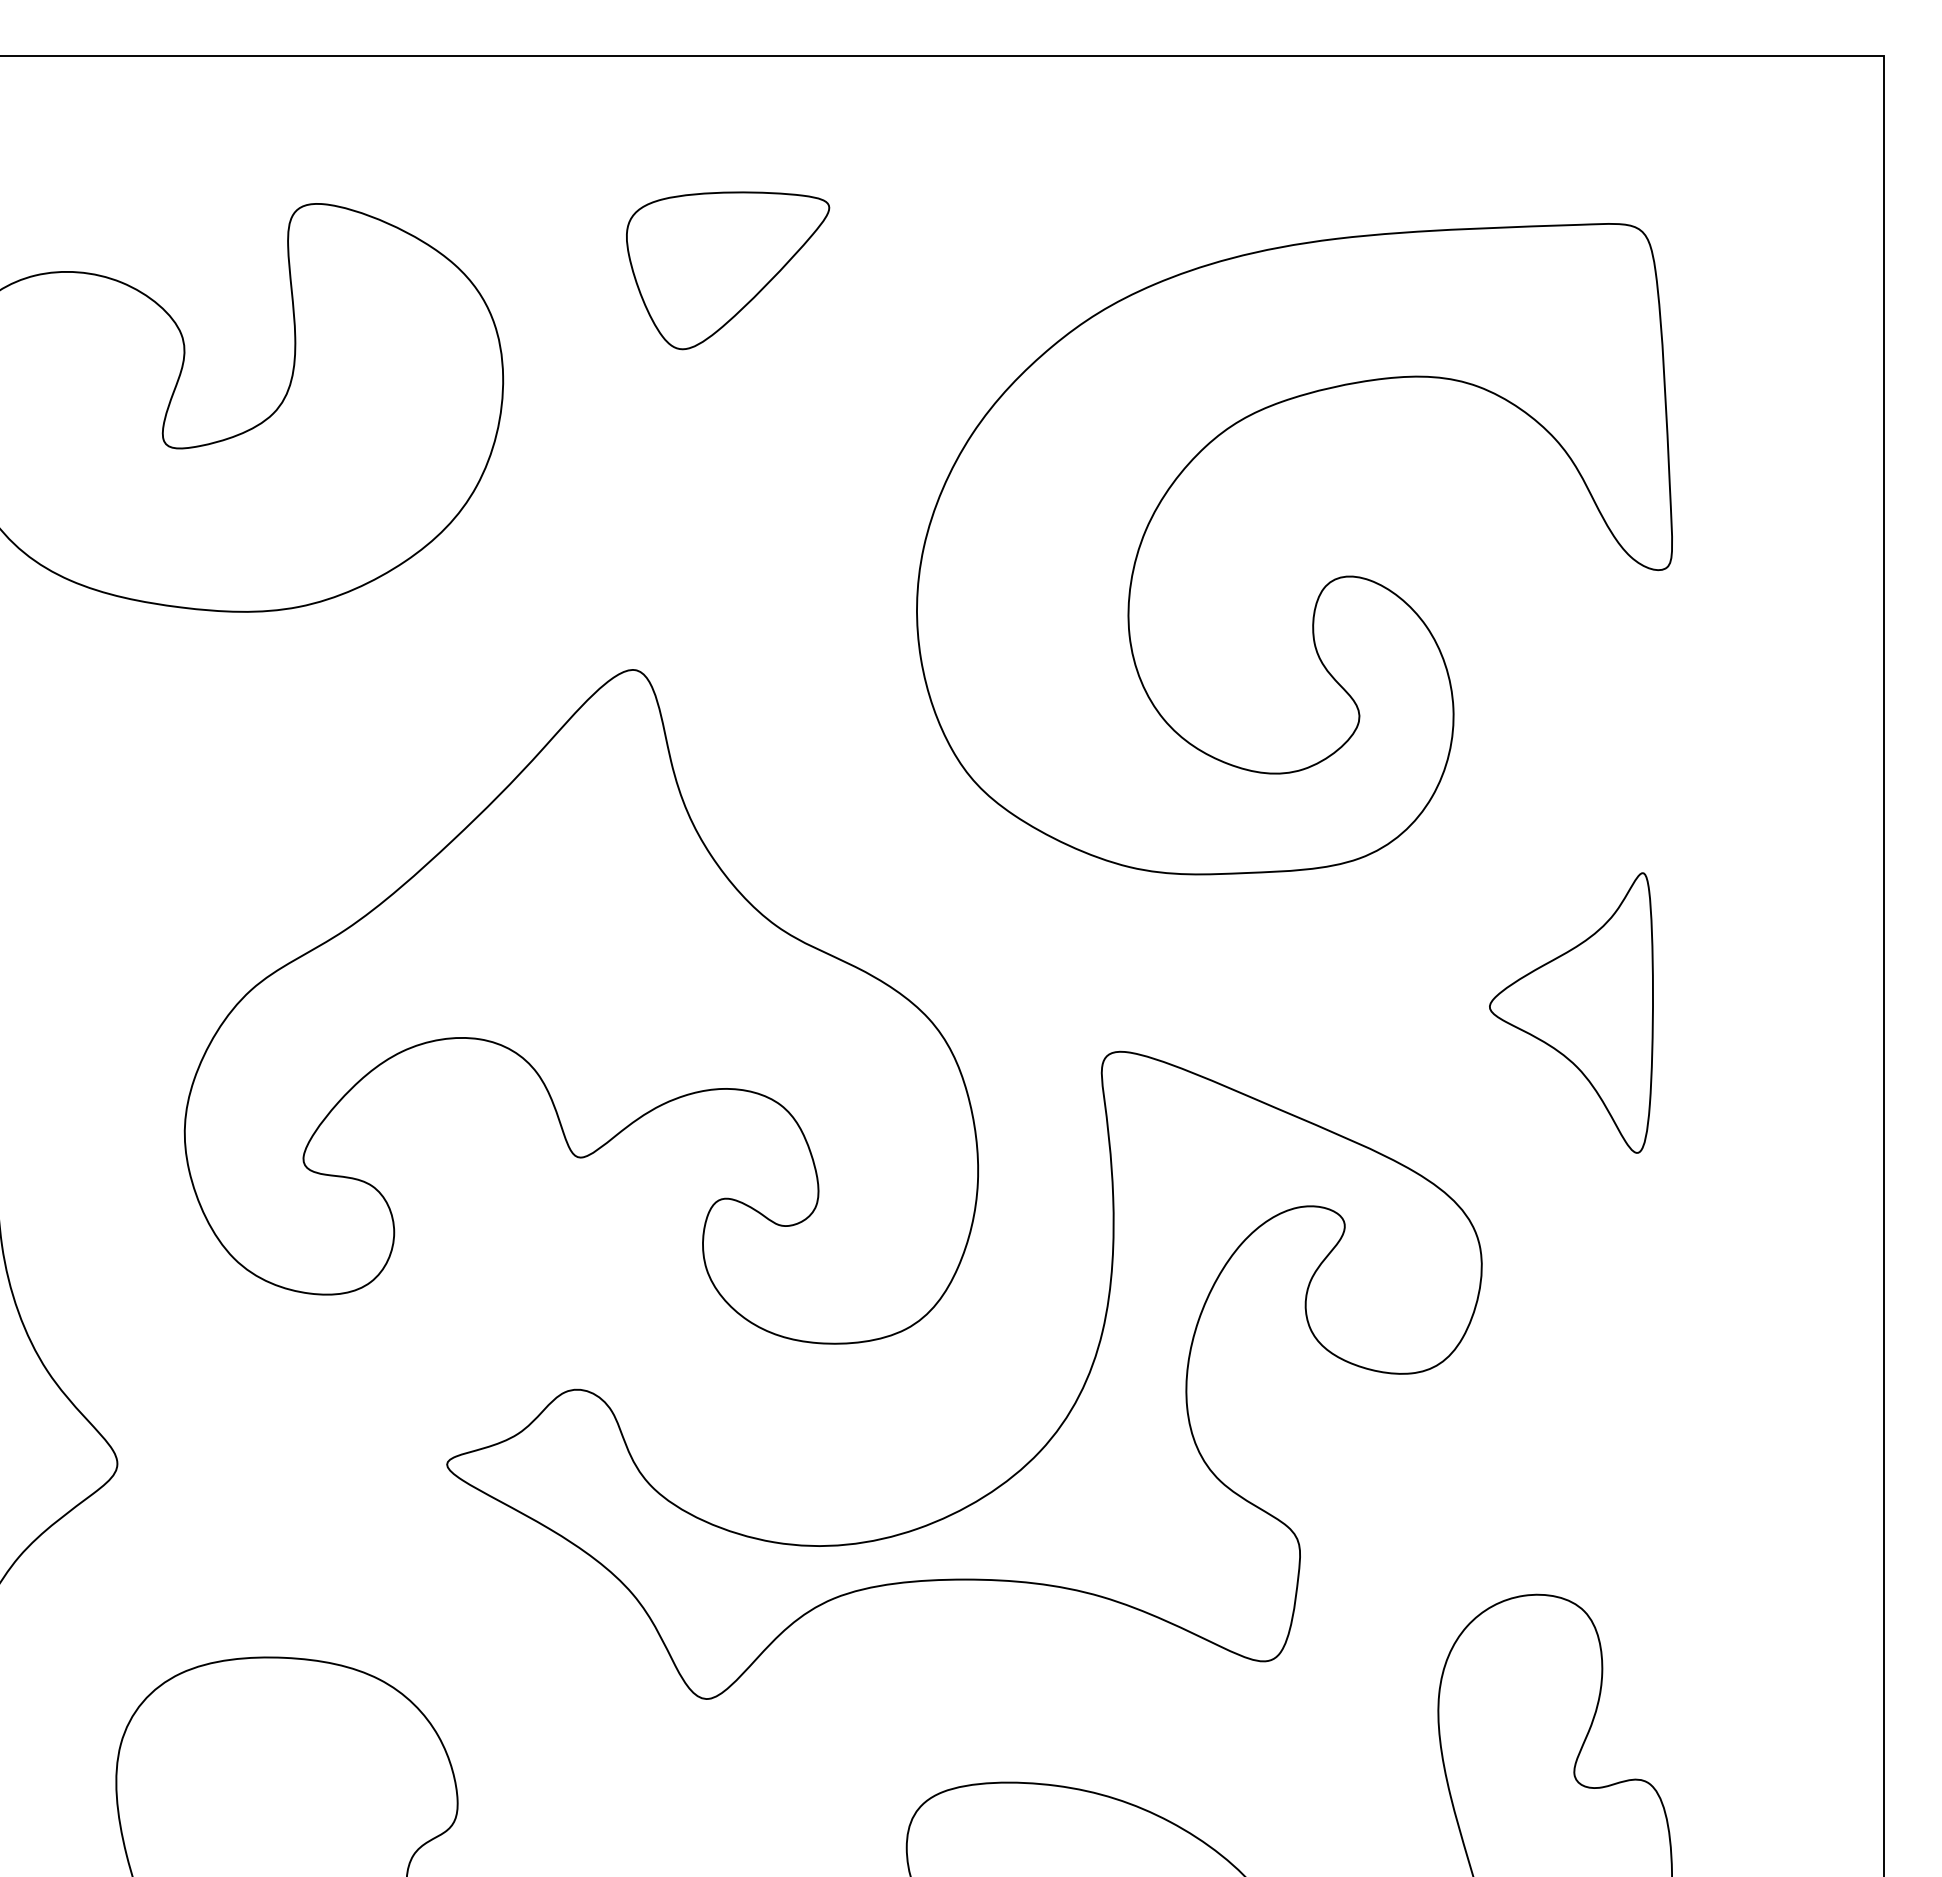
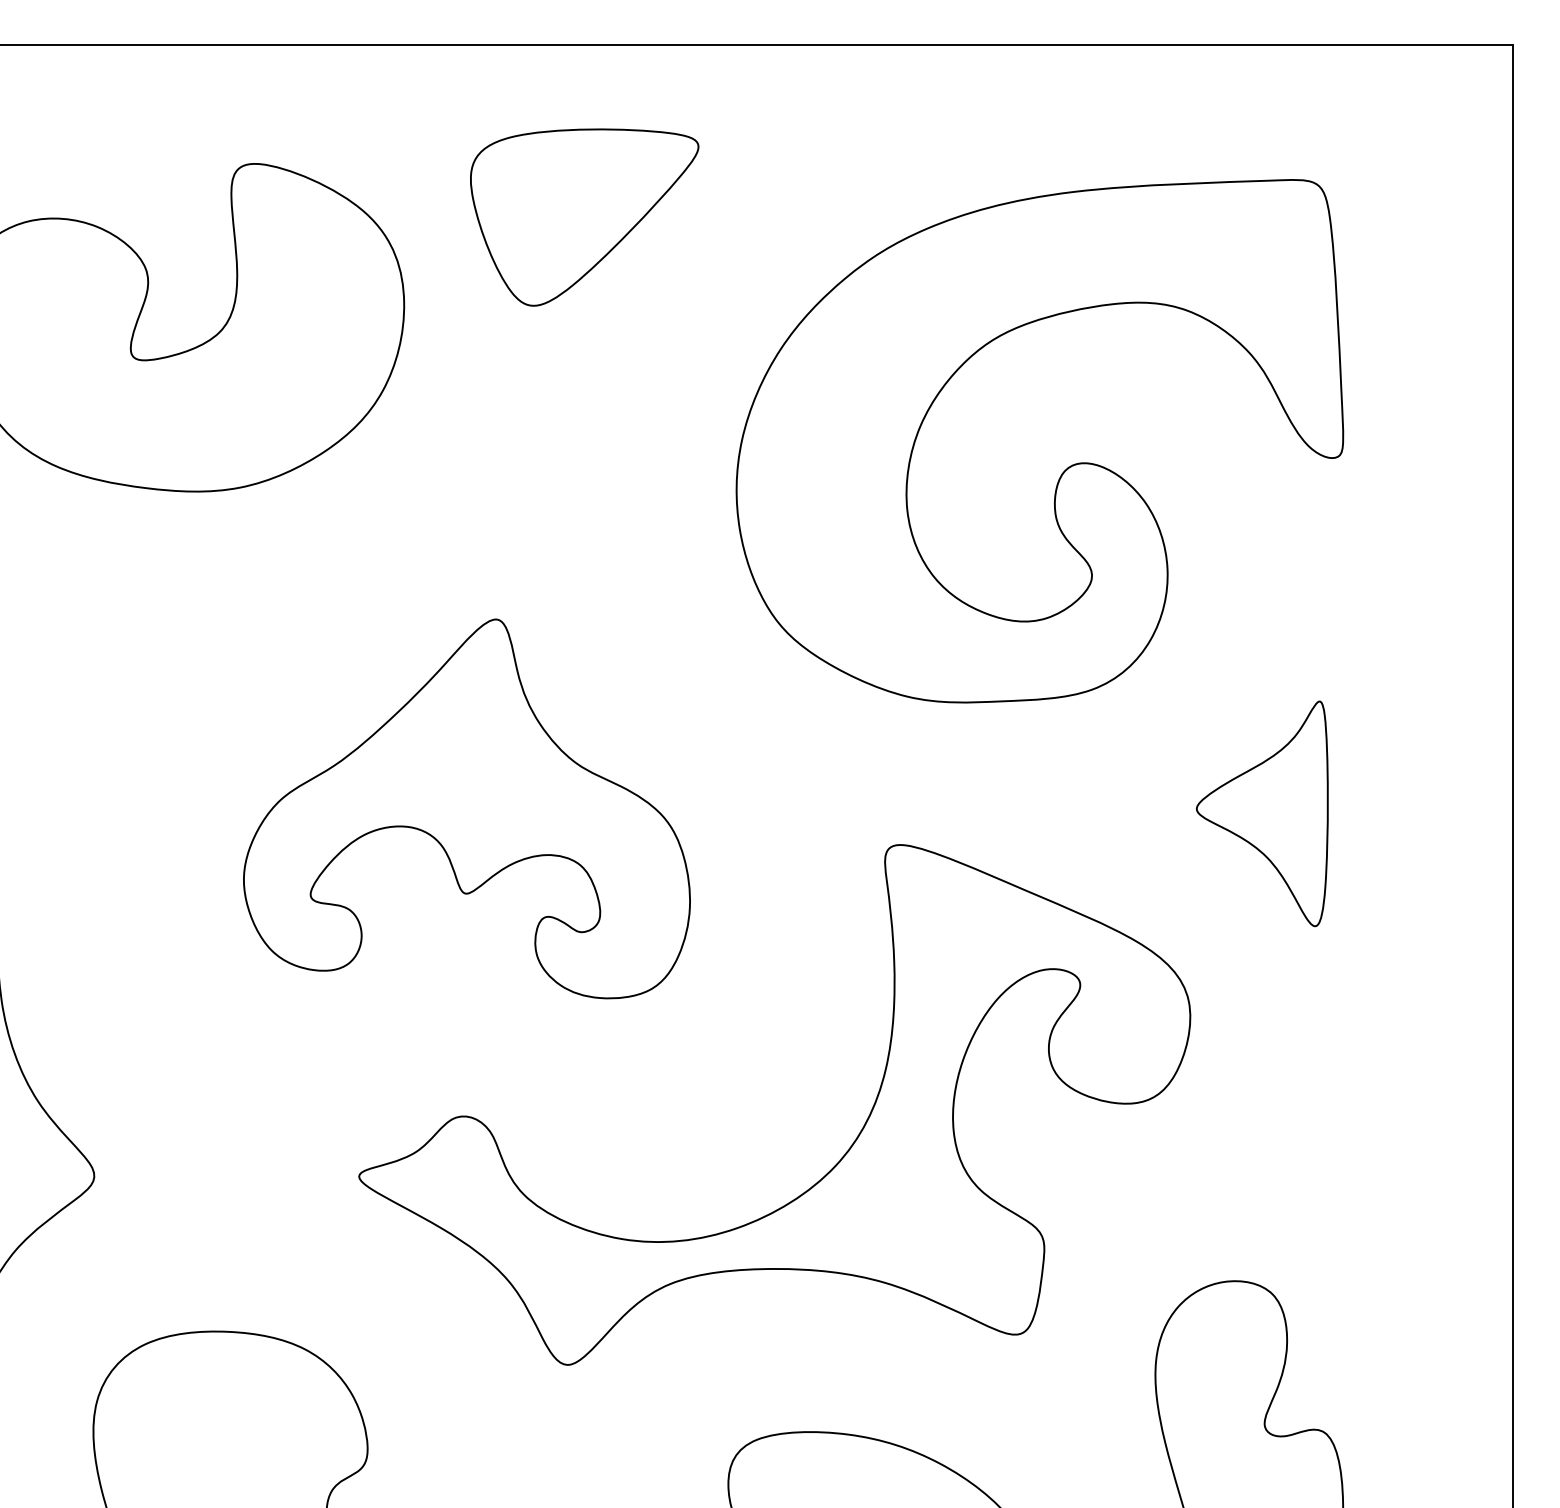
part: (728, 270) -> (585, 217), size x1.4
part: (580, 1006) -> (466, 808), size x0.7

